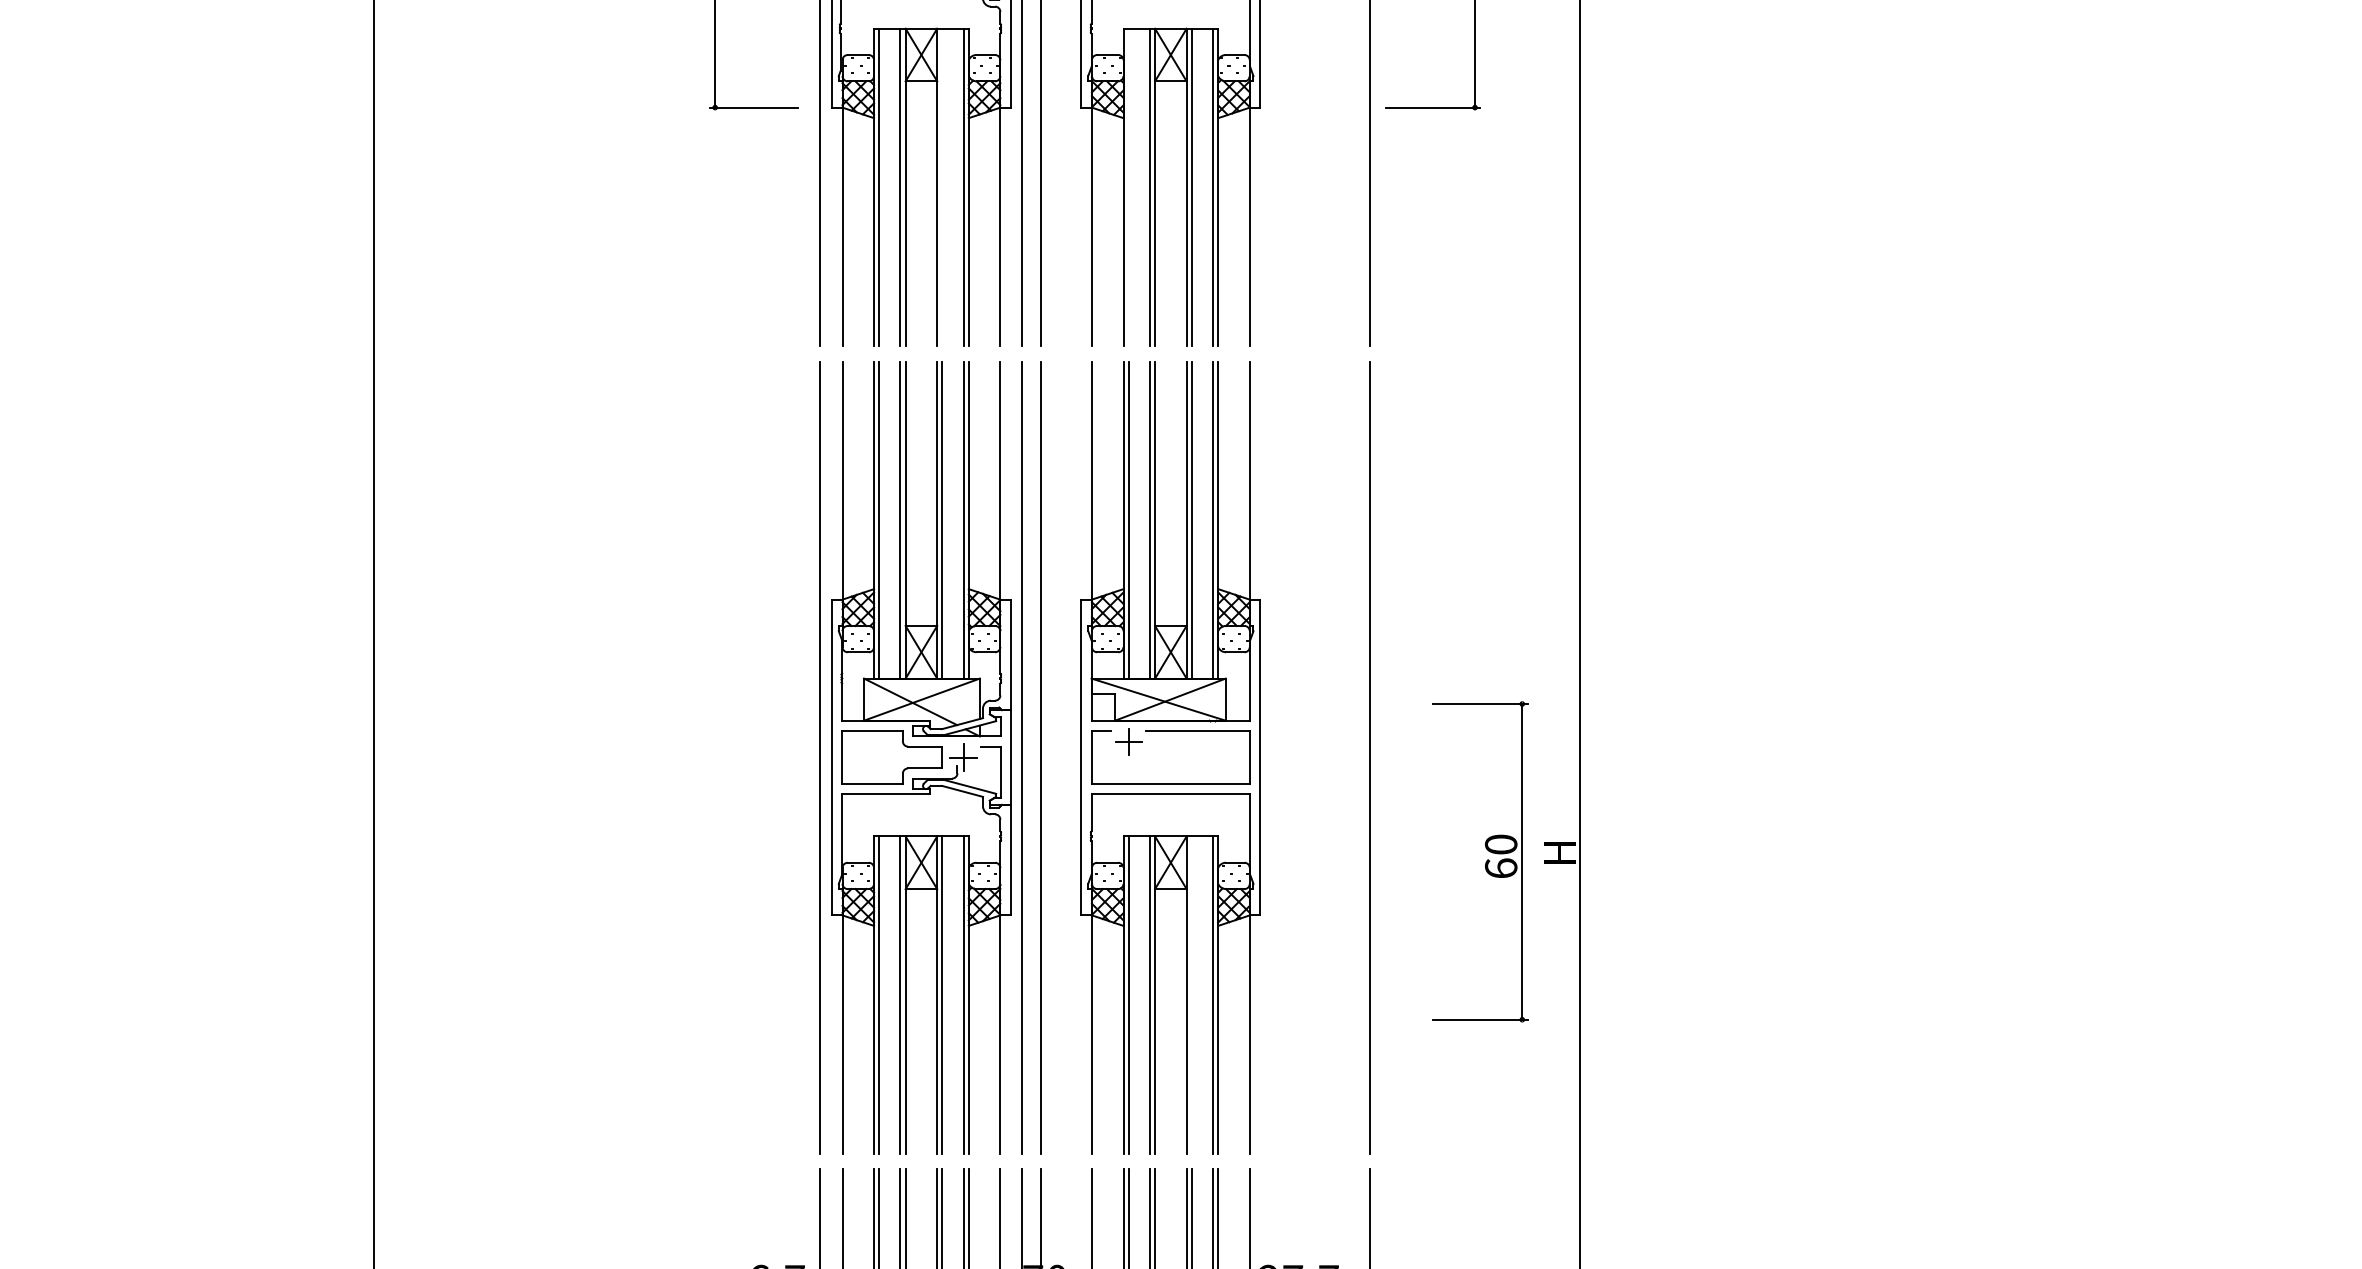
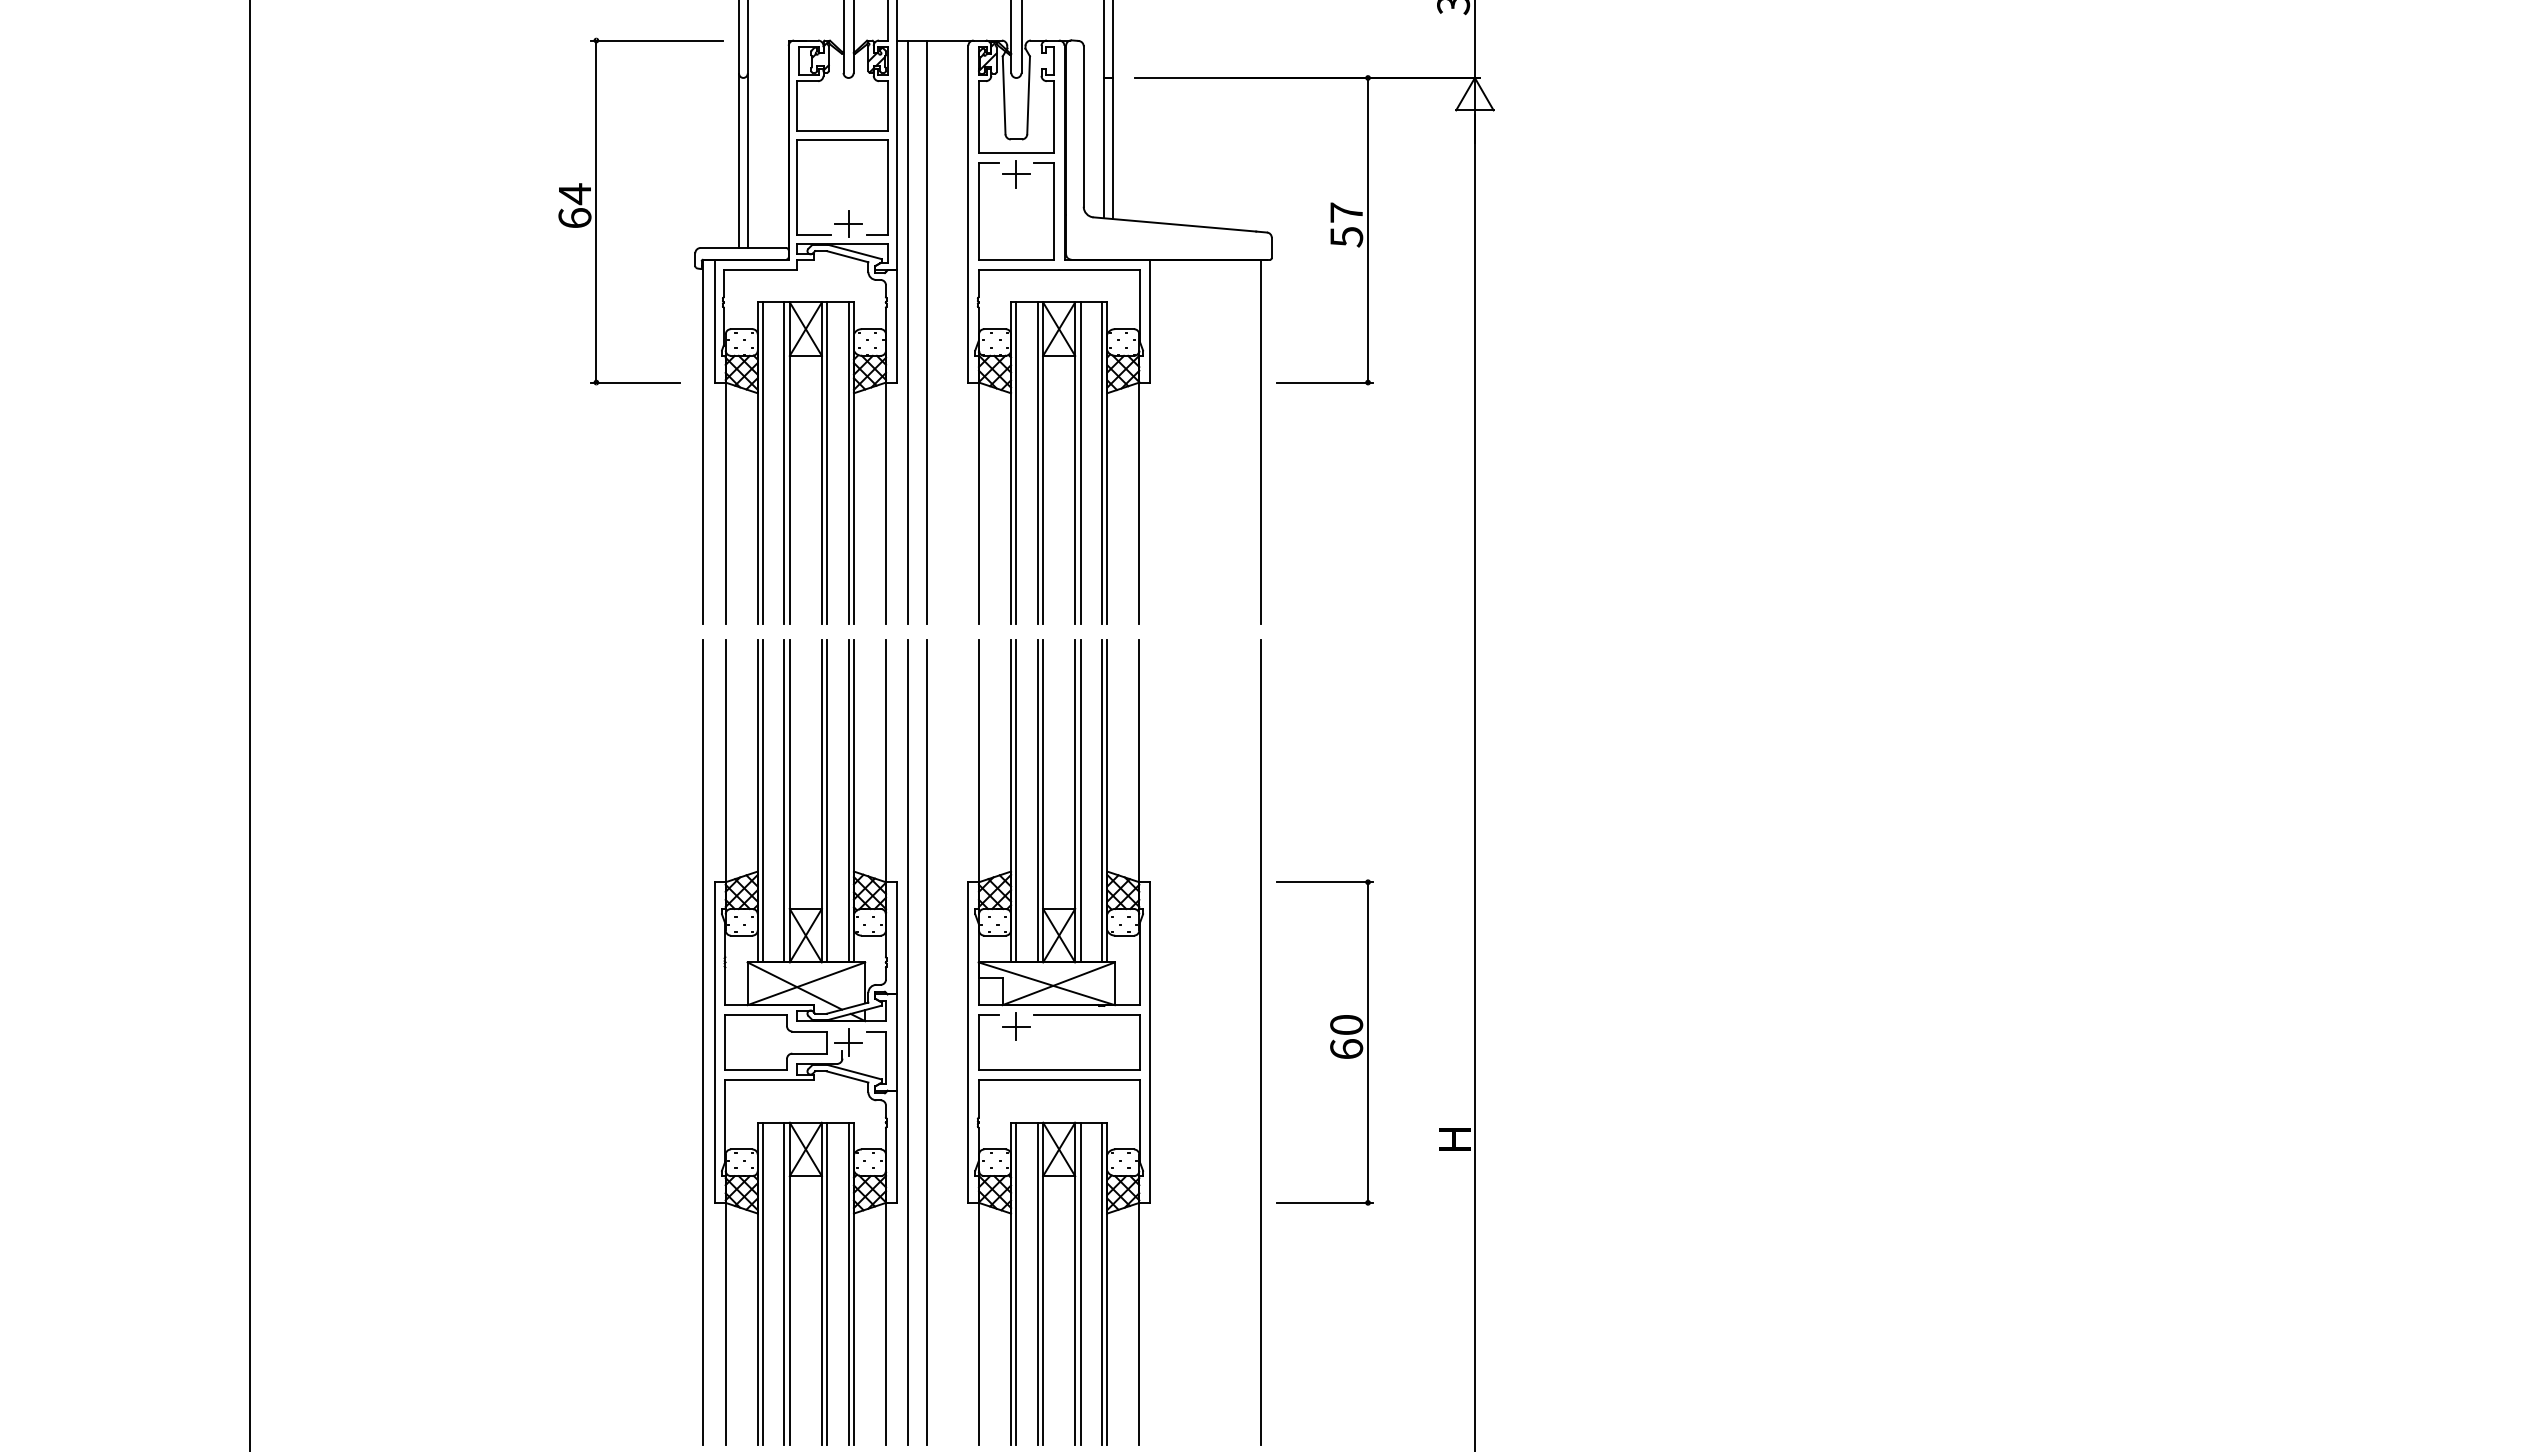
line: (942, 187) -> (827, 463), added
line: (1128, 187) -> (1016, 463), added
part: (1485, 862) -> (1330, 1043), moved
line: (1191, 994) -> (1080, 1283), added

